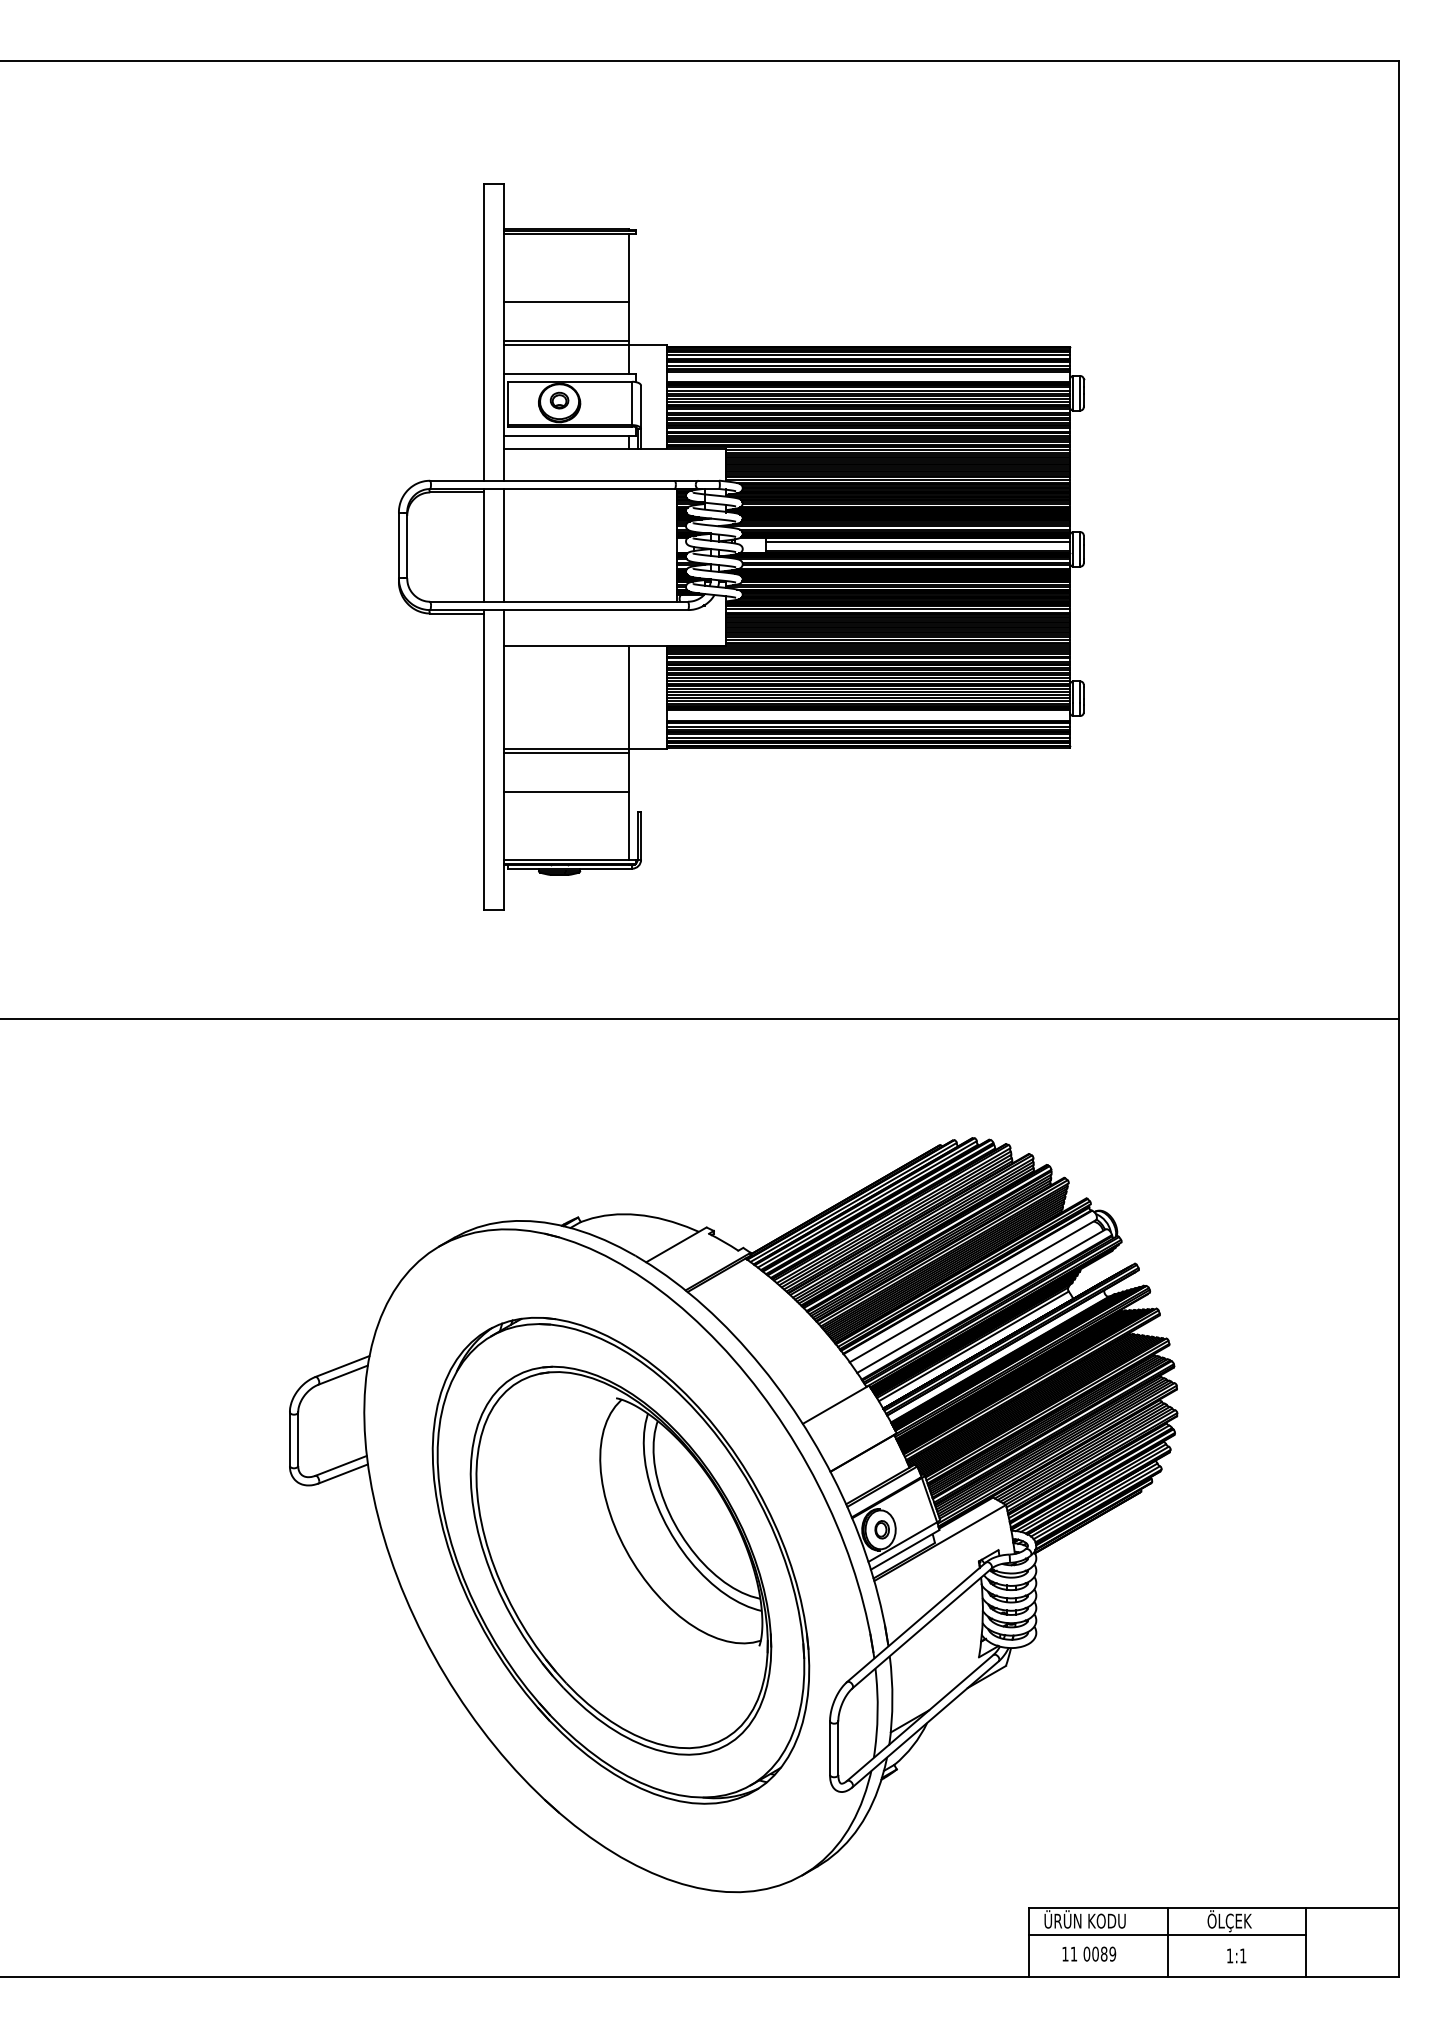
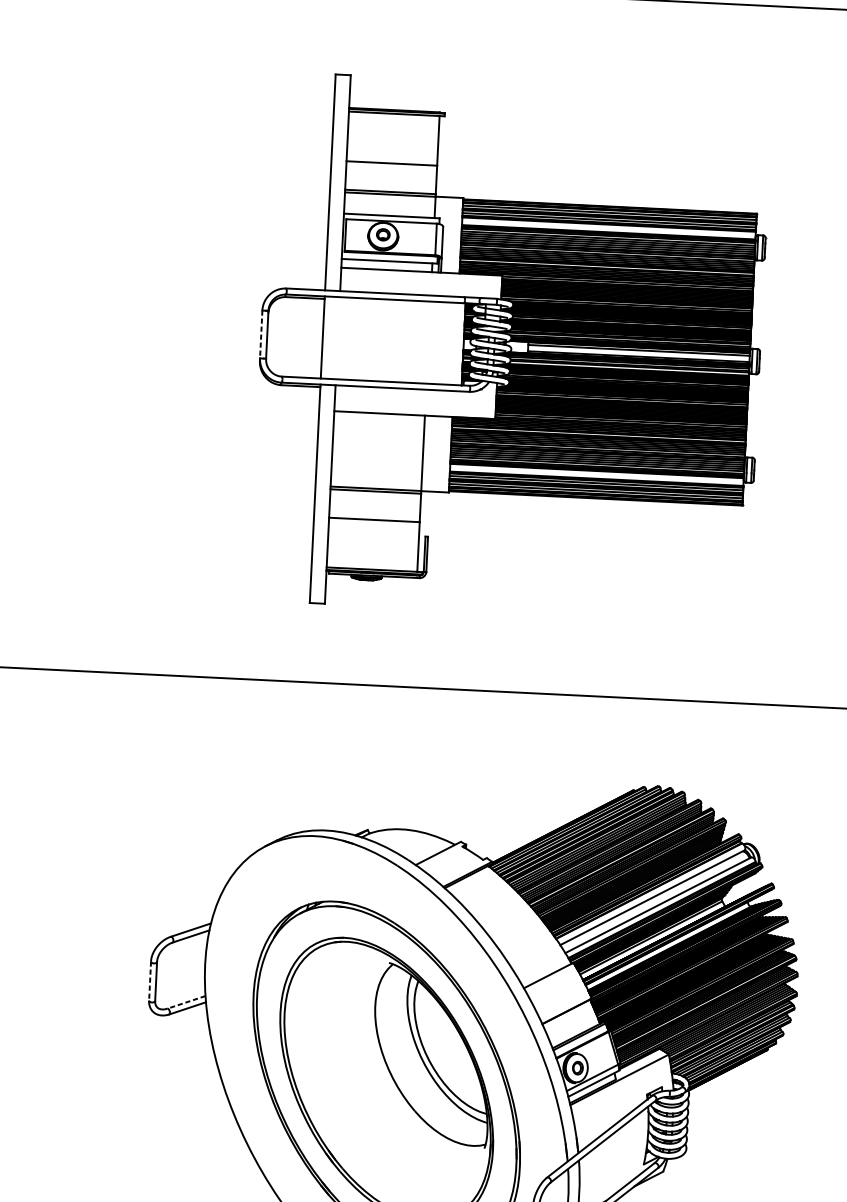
line: (504, 544) -> (338, 337), removed
line: (398, 545) -> (260, 334), solid -> dashed
line: (289, 1439) -> (149, 981), solid -> dashed
line: (341, 1465) -> (186, 1002), solid -> dashed

